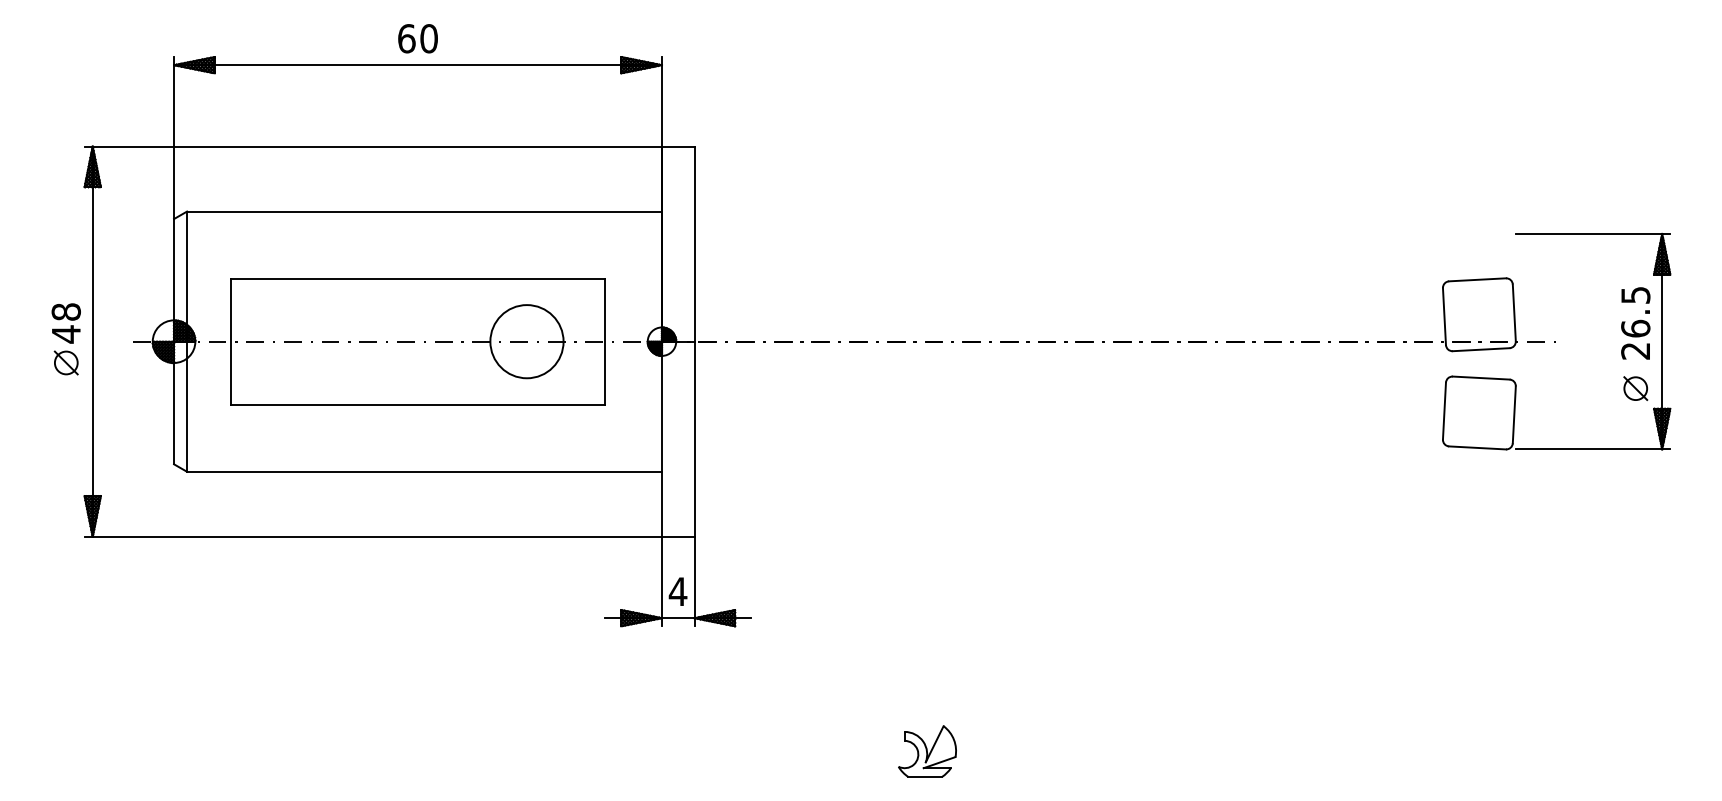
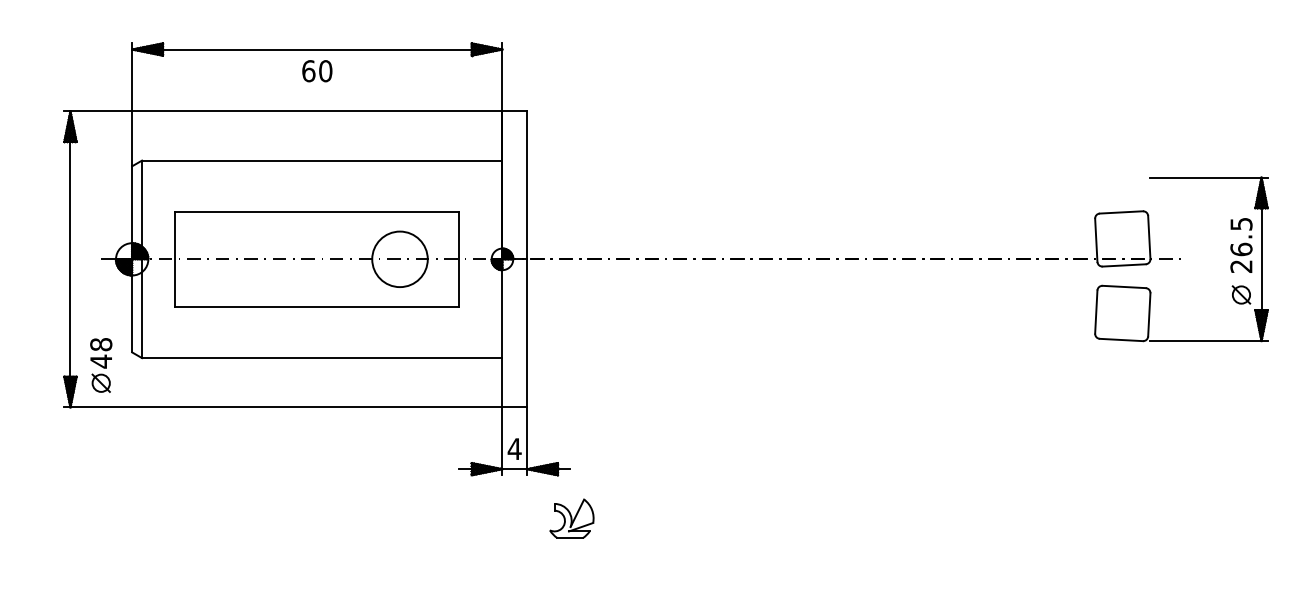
text: (417, 38) -> (316, 71), moved
part: (65, 339) -> (100, 365), moved
part: (927, 751) -> (571, 518), moved

